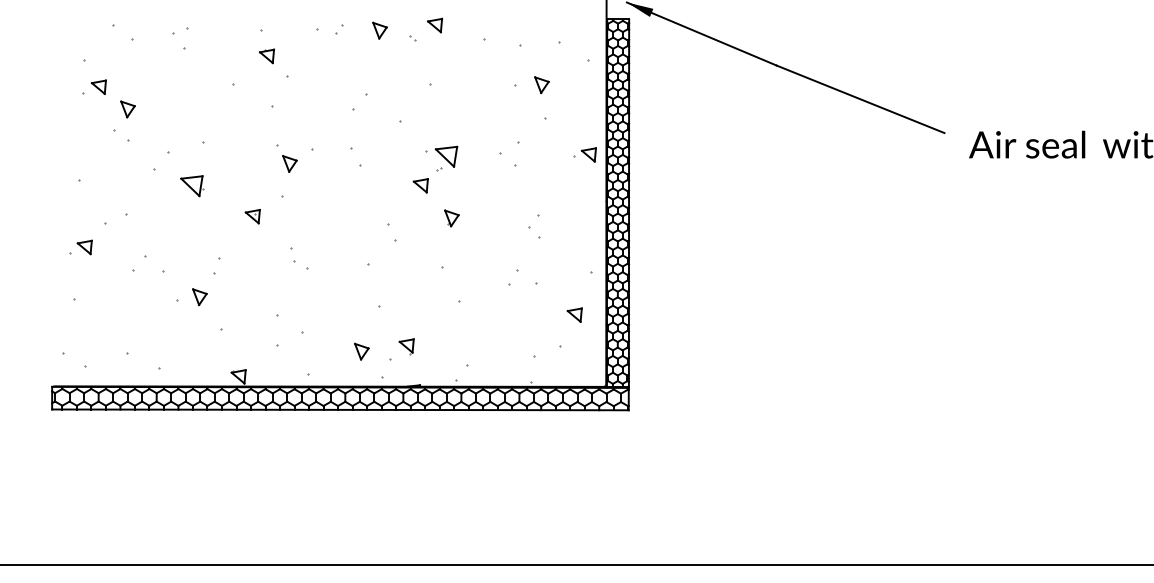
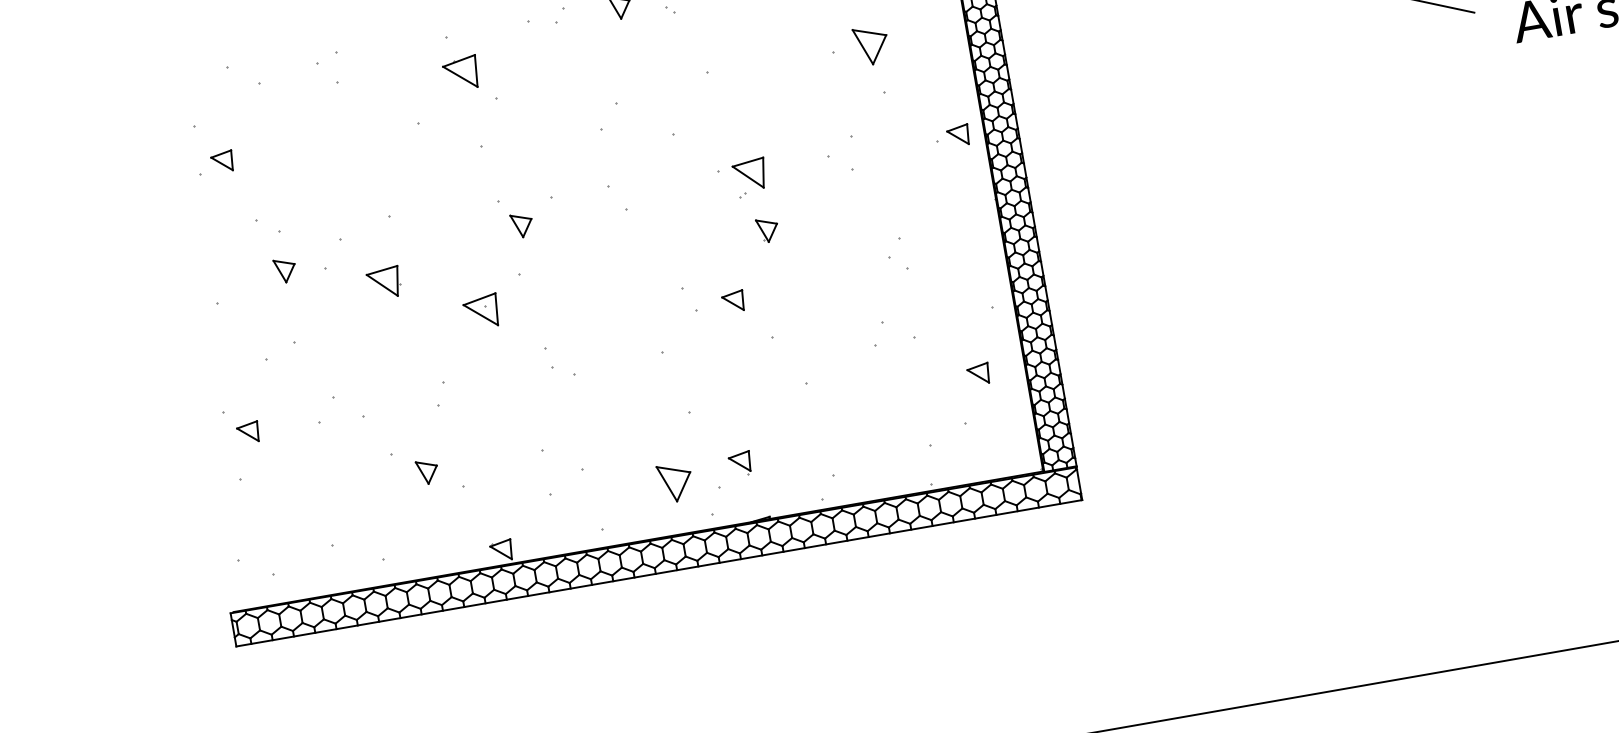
part: (266, 56) -> (460, 73), size x1.6
part: (541, 84) -> (870, 44), size x1.6
part: (127, 109) -> (284, 270), moved
part: (420, 185) -> (732, 301), moved
part: (252, 216) -> (480, 312), size x1.6
part: (451, 218) -> (767, 230), moved
part: (84, 247) -> (248, 432), moved
part: (199, 297) -> (427, 472), moved
part: (361, 351) -> (675, 482), size x1.6

